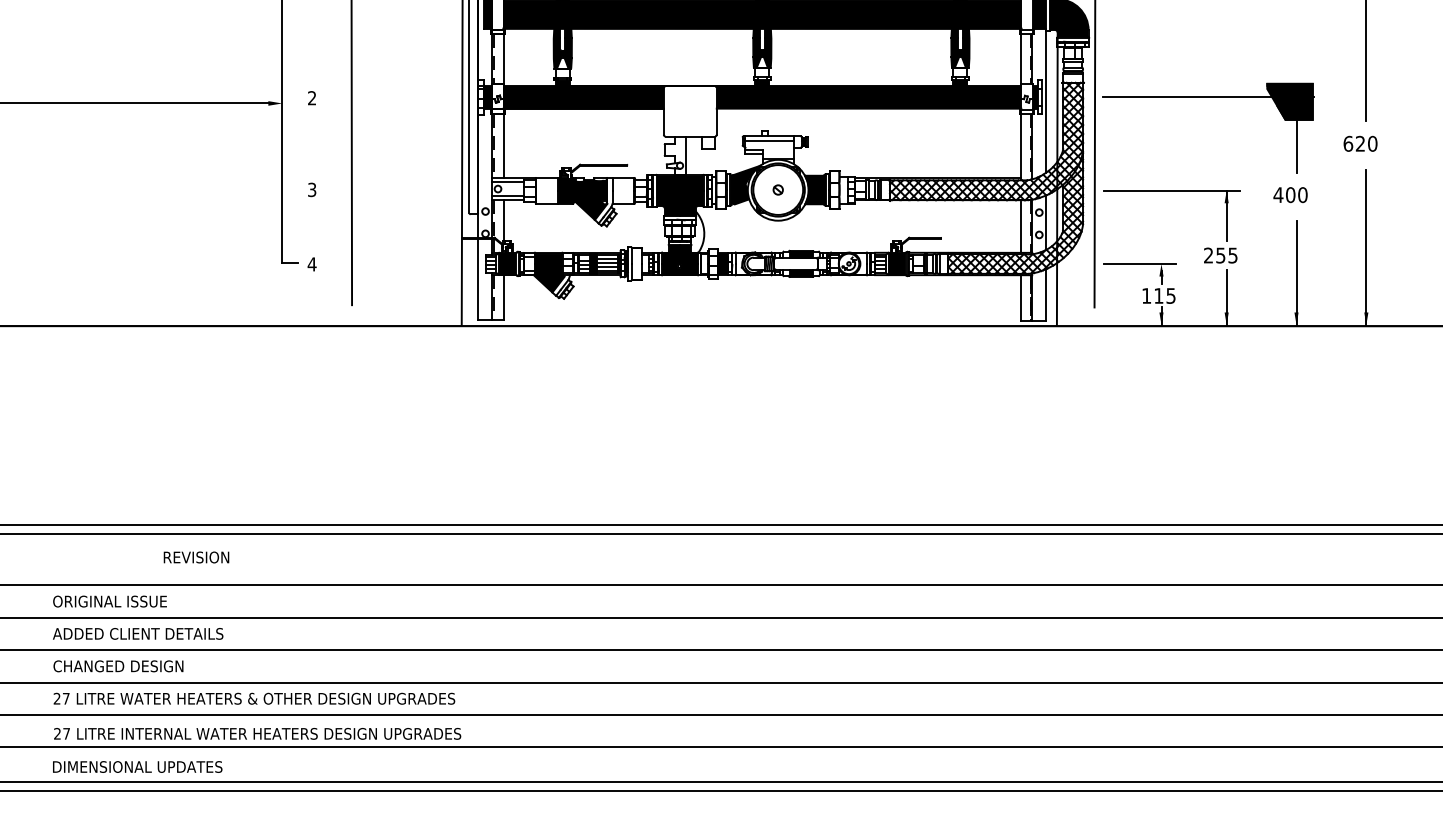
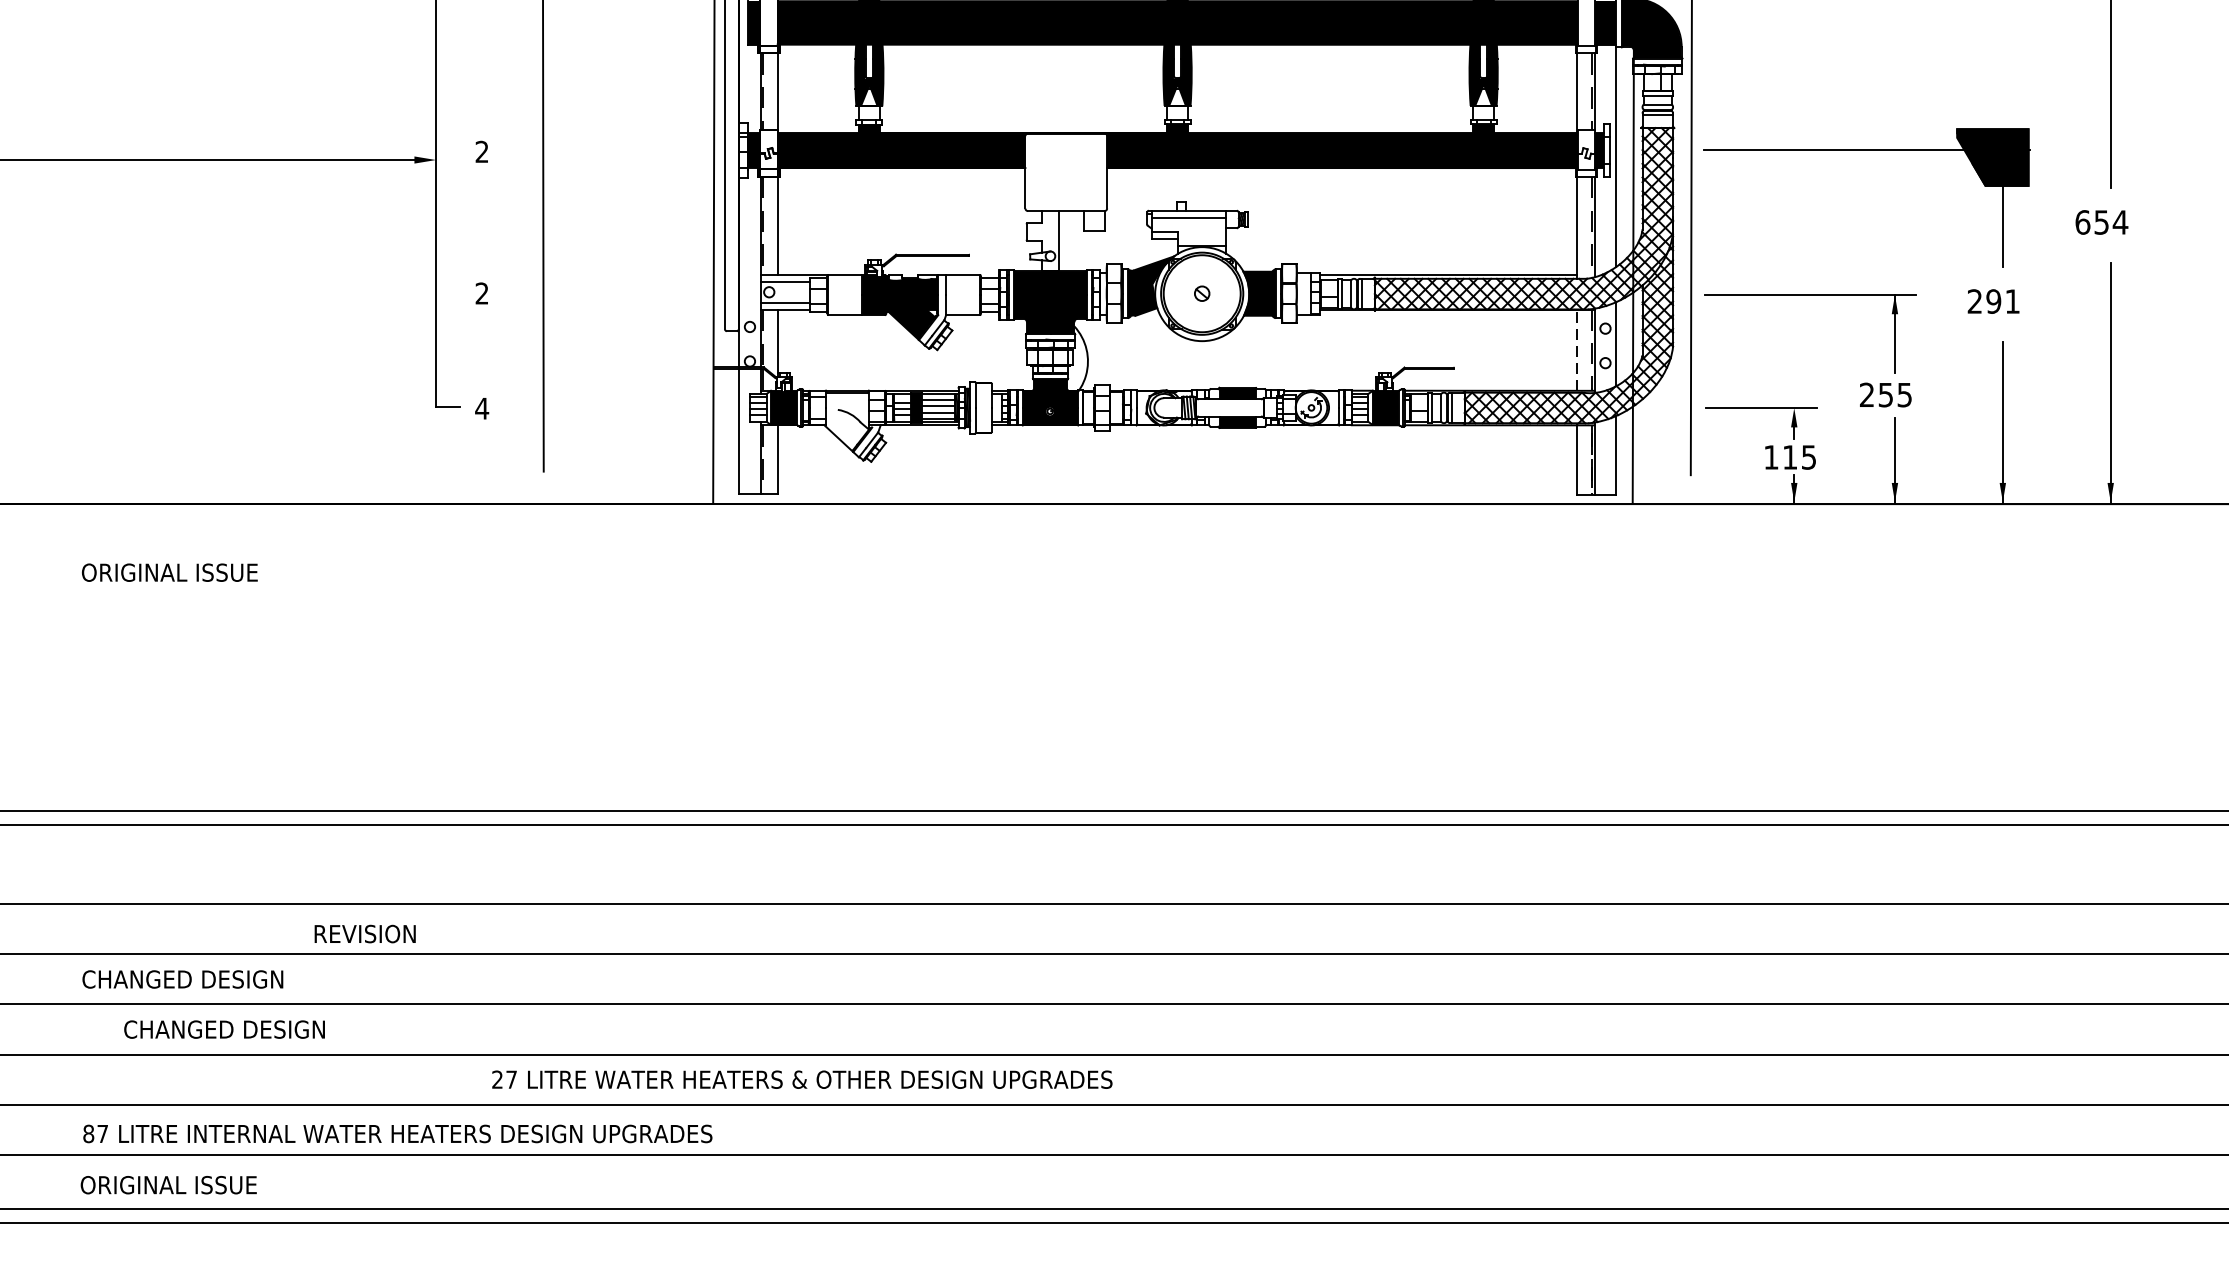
text: (1366, 143) -> (2110, 221), 620 -> 654
text: (312, 190) -> (482, 294), 3 -> 2
text: (1290, 195) -> (1993, 302), 400 -> 291
line: (1021, 227) -> (1577, 351), solid -> dashed
fill: (722, 263) -> (1116, 407), removed
fill: (547, 273) -> (845, 422), removed
text: (196, 557) -> (365, 934), moved
text: (109, 601) -> (169, 572), moved
text: (138, 633) -> (213, 978), ADDED CLIENT DETAILS -> CHANGED DESIGN
text: (118, 666) -> (224, 1029), moved
text: (254, 698) -> (802, 1079), moved
text: (57, 733) -> (88, 1133), 27 -> 87
text: (137, 766) -> (212, 1184), DIMENSIONAL UPDATES -> ORIGINAL ISSUE

